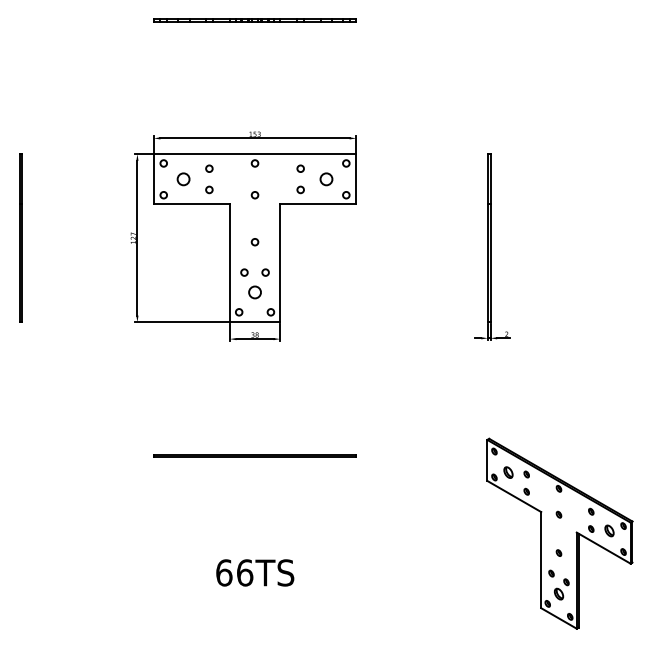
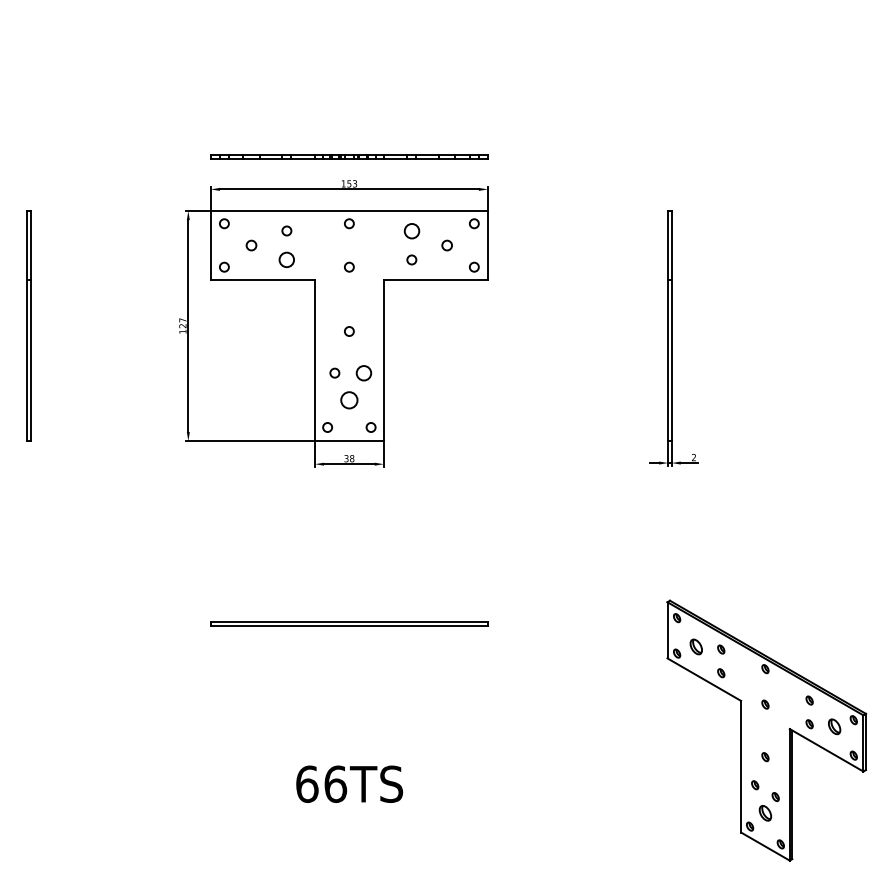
line: (254, 19) -> (348, 155), moved
circle: (300, 168) -> (411, 230), size x1.6
circle: (183, 179) -> (251, 245), size x0.6
circle: (326, 179) -> (447, 245), size x0.6
circle: (209, 189) -> (287, 259), size x1.6
circle: (265, 272) -> (363, 373), size x1.6

